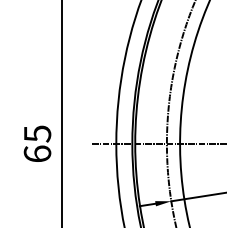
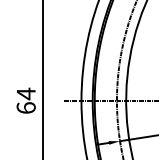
text: (37, 133) -> (26, 93), 65 -> 64

